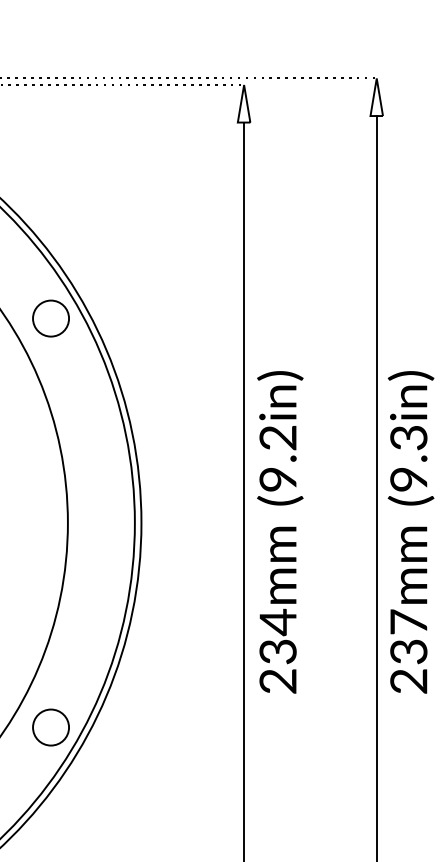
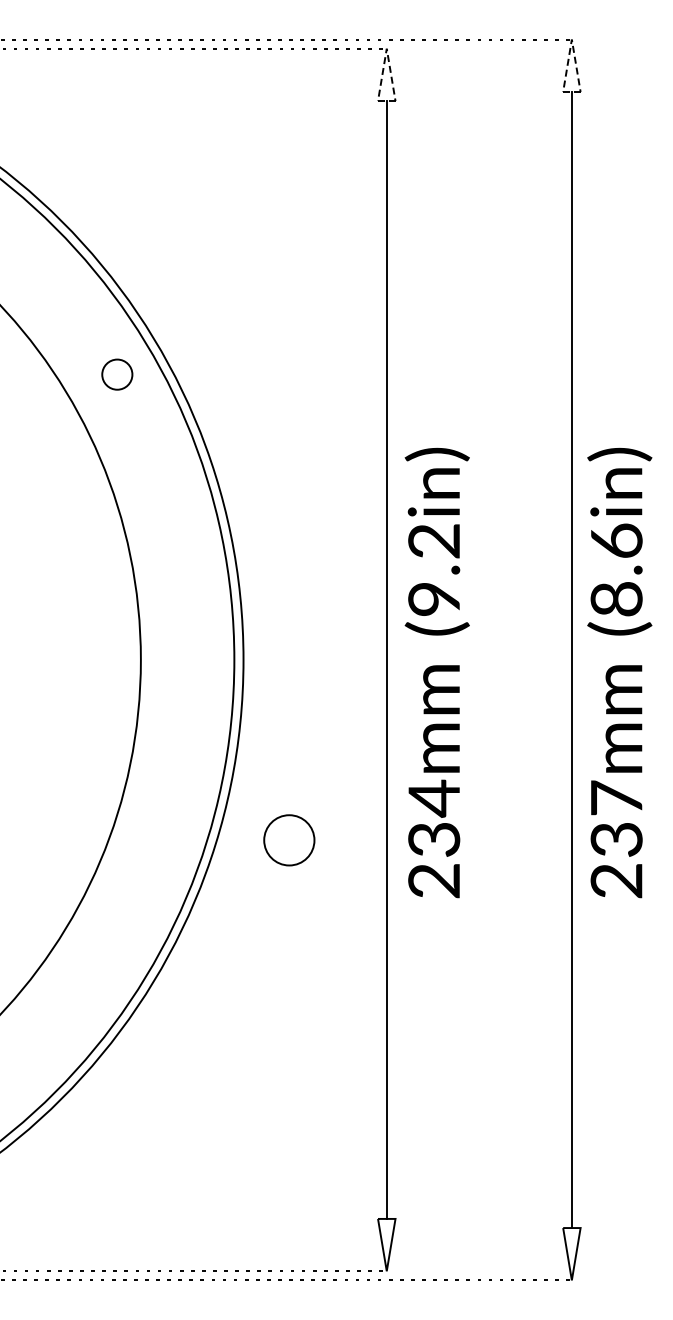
line: (375, 84) -> (570, 48), solid -> dashed
line: (243, 91) -> (385, 57), solid -> dashed
circle: (51, 318) -> (117, 374), size x0.6
text: (408, 458) -> (616, 569), (9.3in) -> (8.6in)
circle: (51, 727) -> (289, 840), moved

